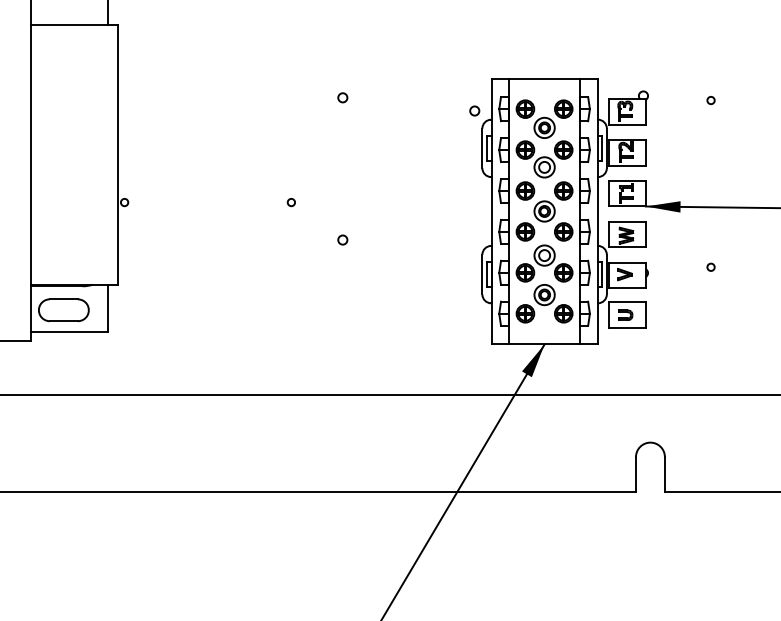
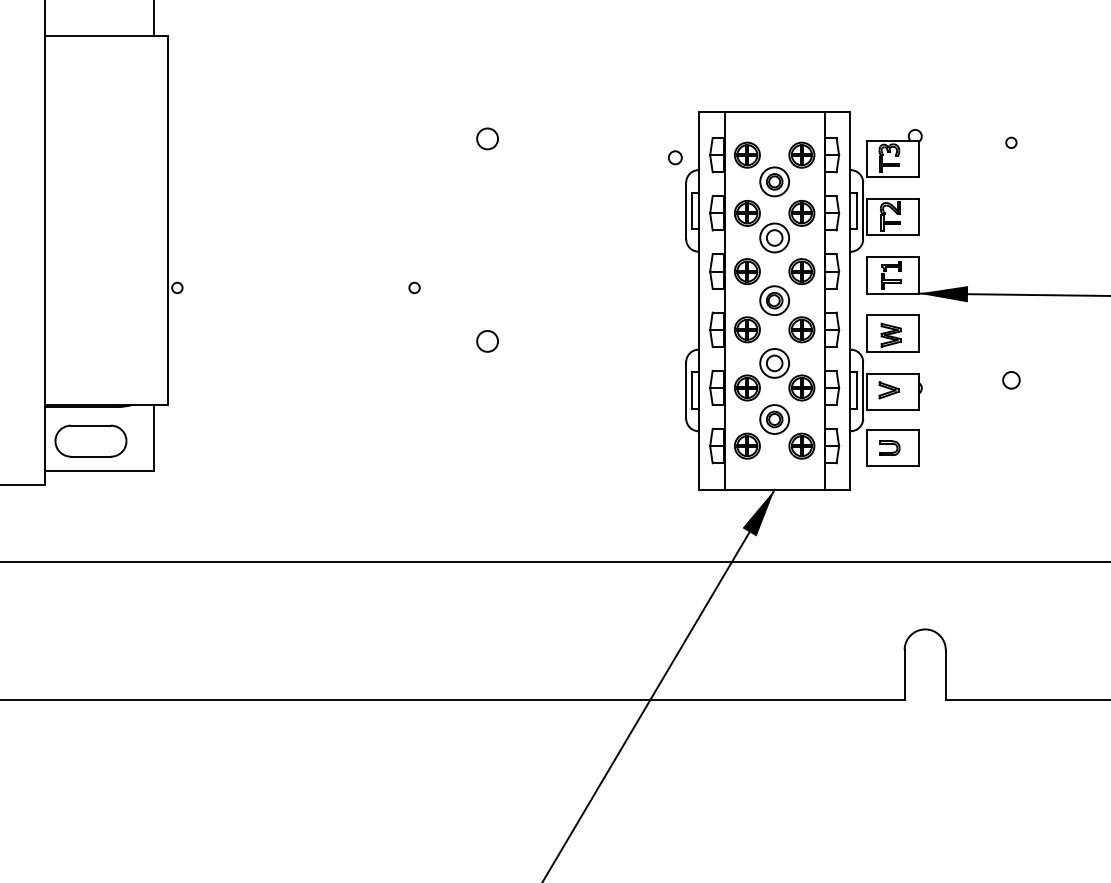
circle: (342, 97) -> (487, 138), size x1.6
circle: (342, 239) -> (487, 340), size x1.6
circle: (710, 266) -> (1010, 378), size x1.6

